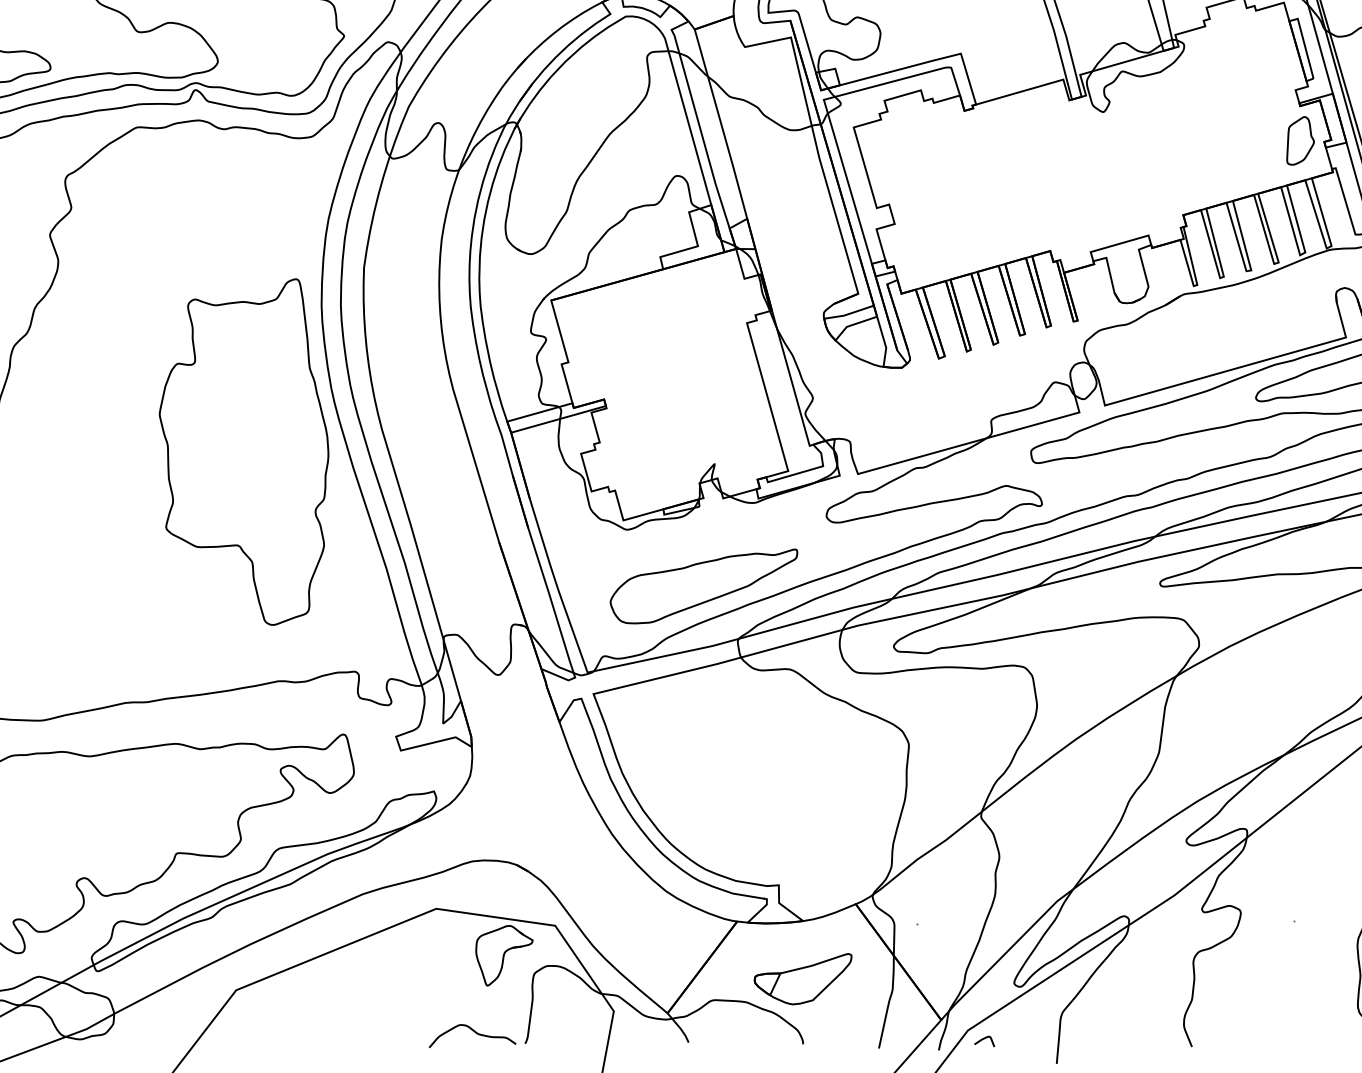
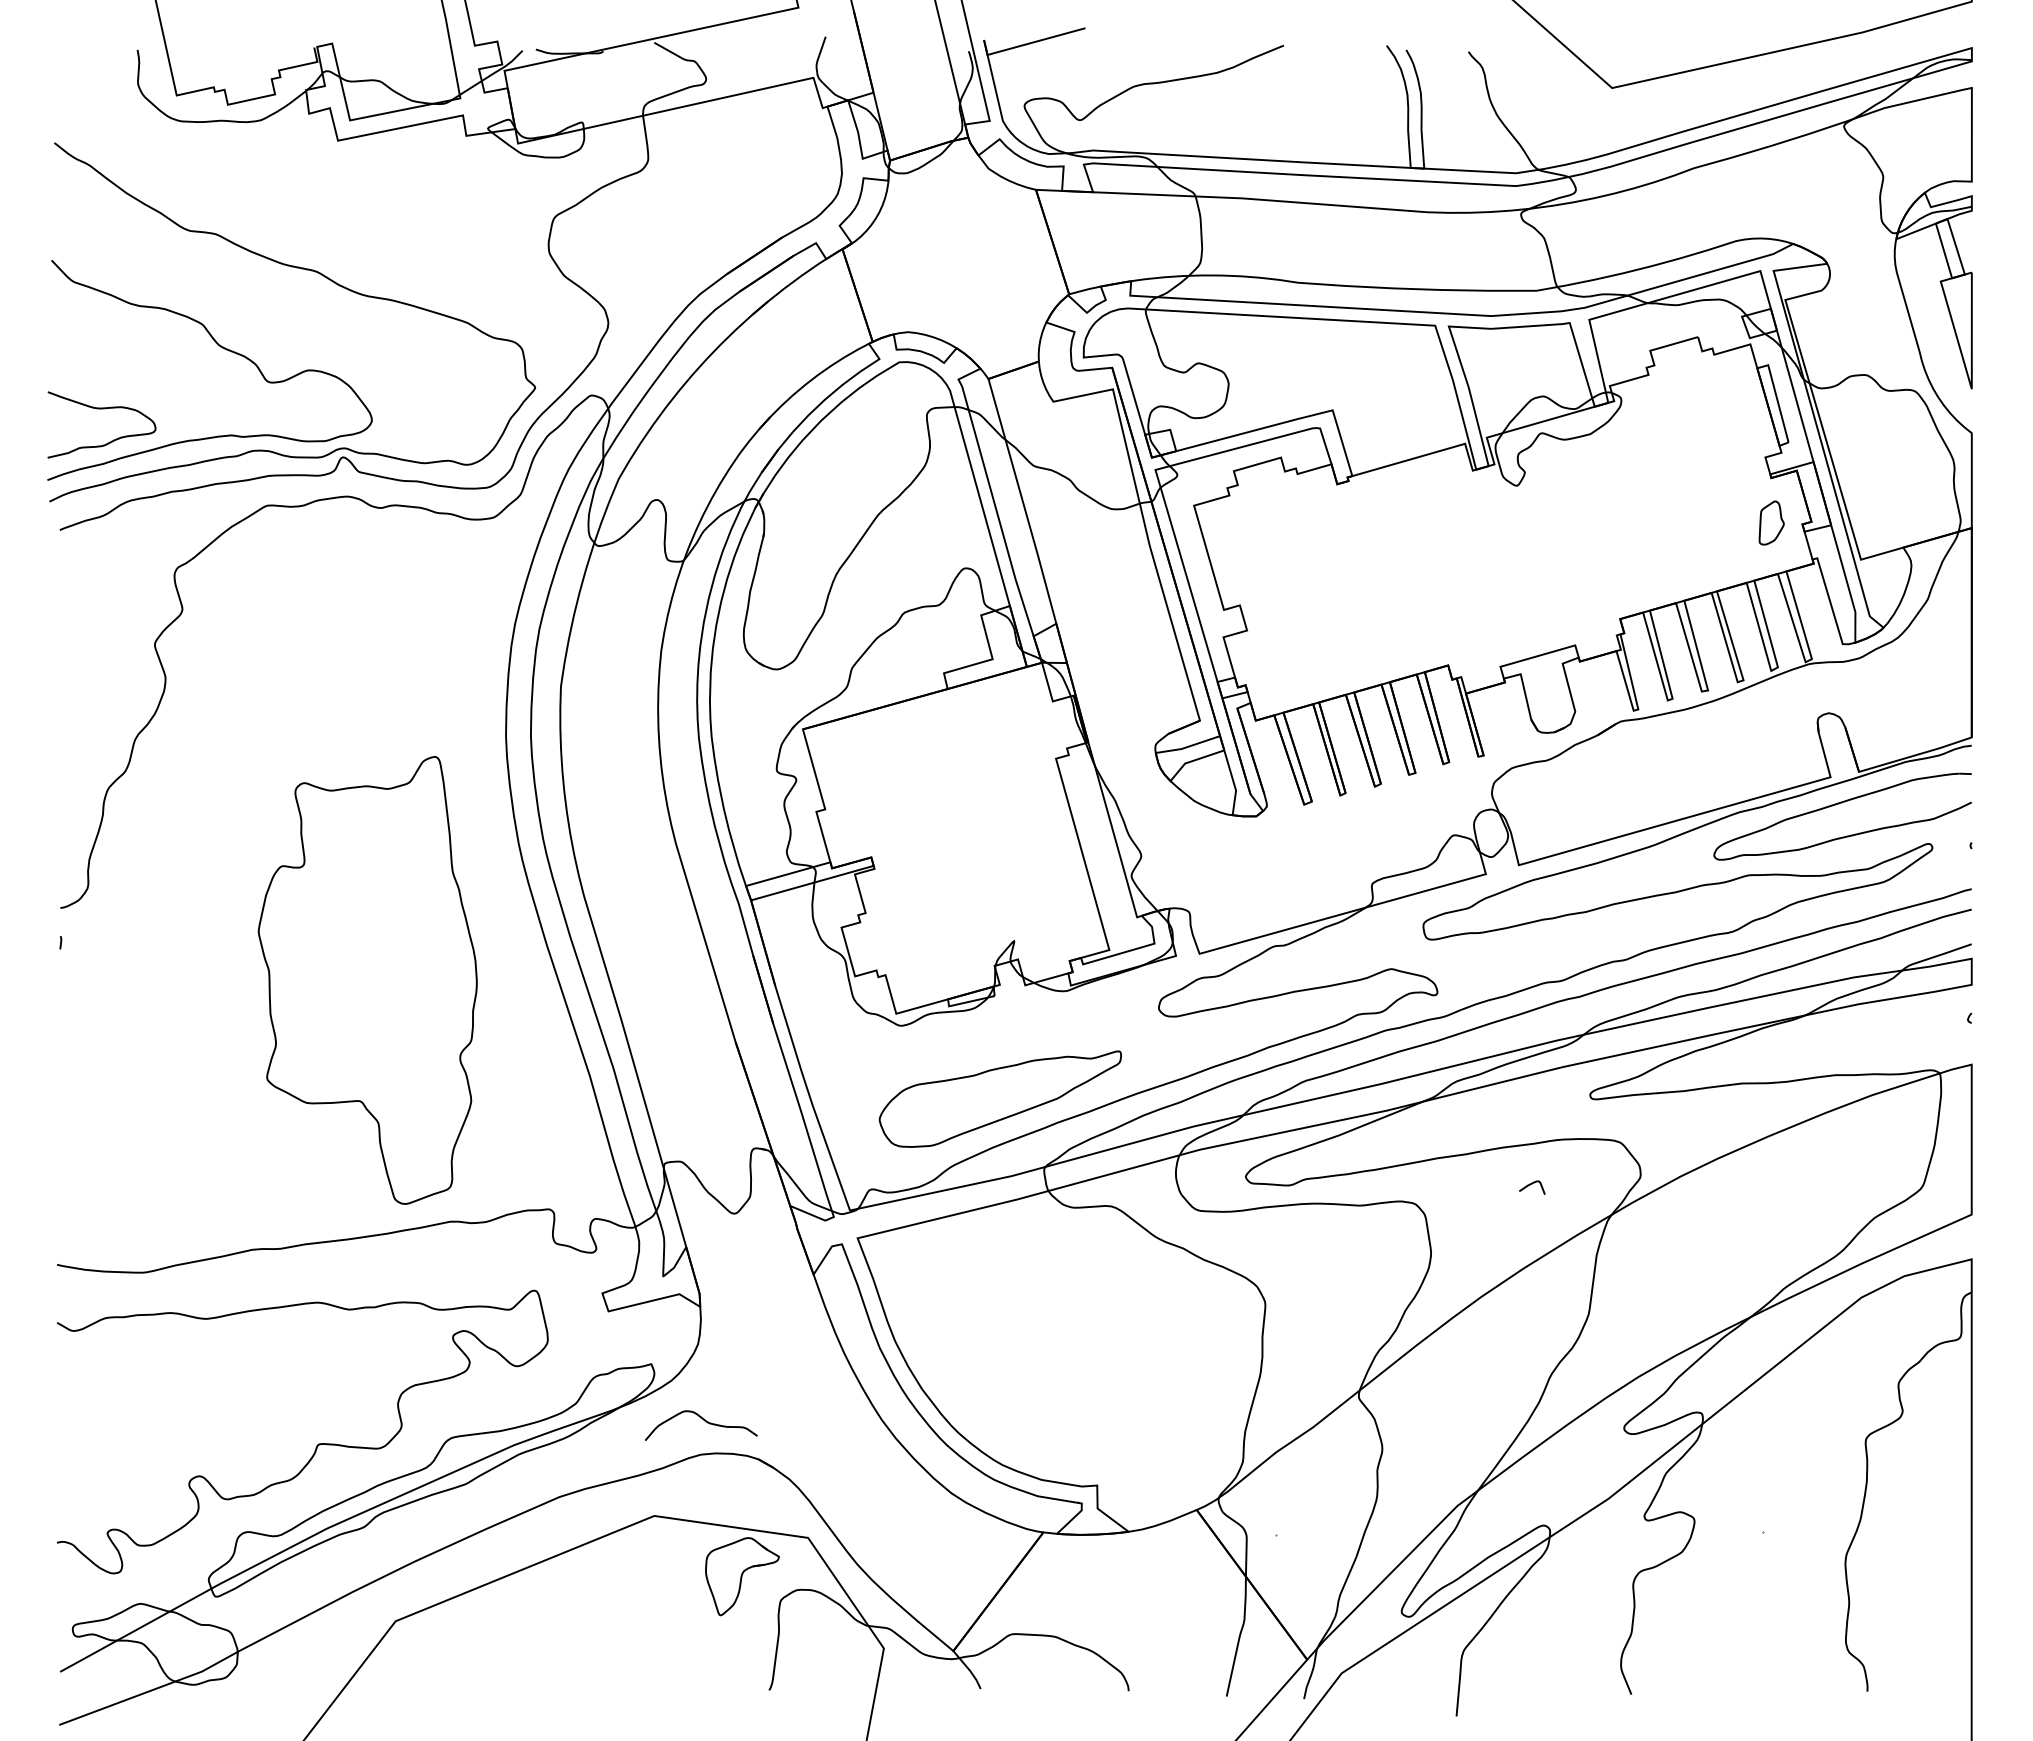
part: (1300, 140) -> (1771, 522), size x0.7
part: (243, 452) -> (367, 980), moved
part: (803, 978) -> (1128, 1606), removed
curve: (475, 1032) -> (704, 1421), moved
curve: (983, 1039) -> (1530, 1185), moved

